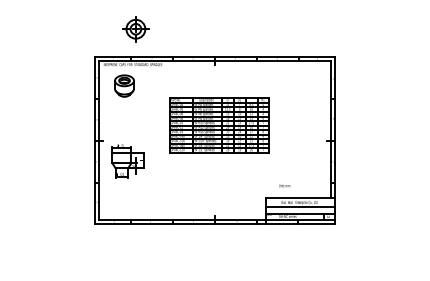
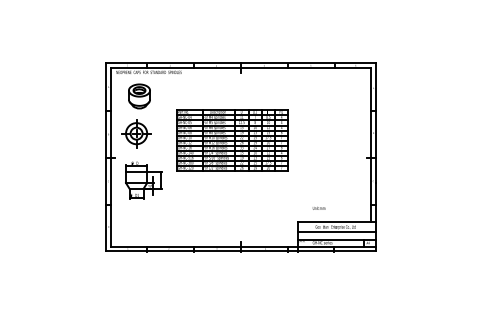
part: (135, 29) -> (136, 133), moved
part: (219, 125) -> (232, 140), moved

